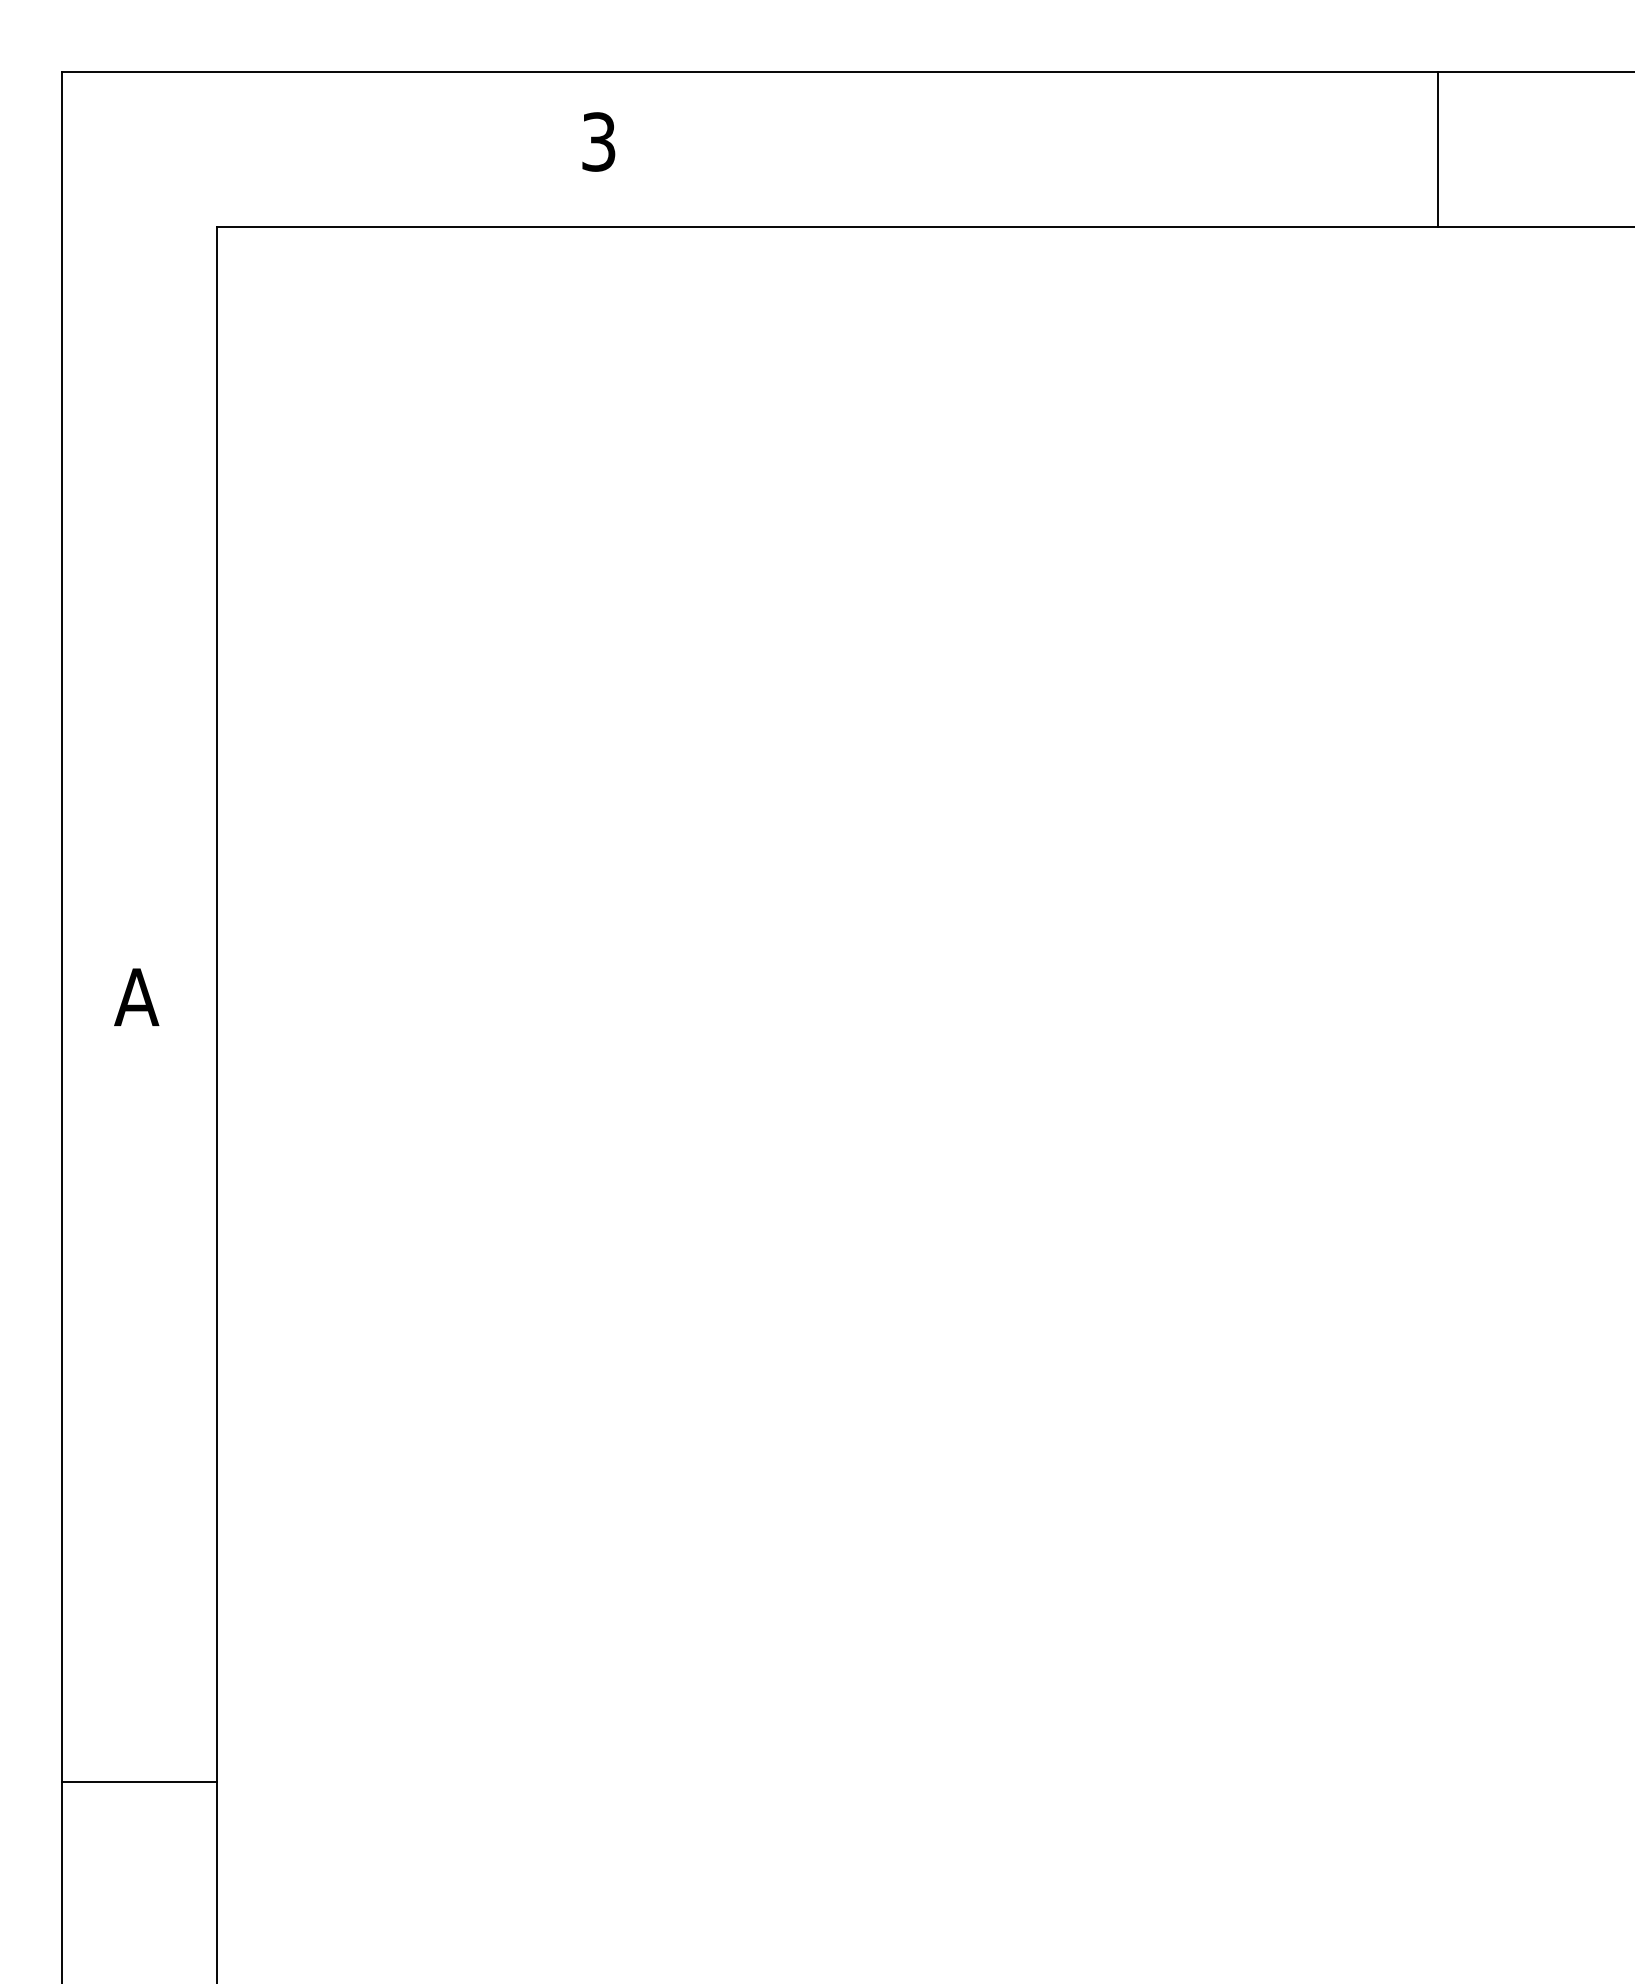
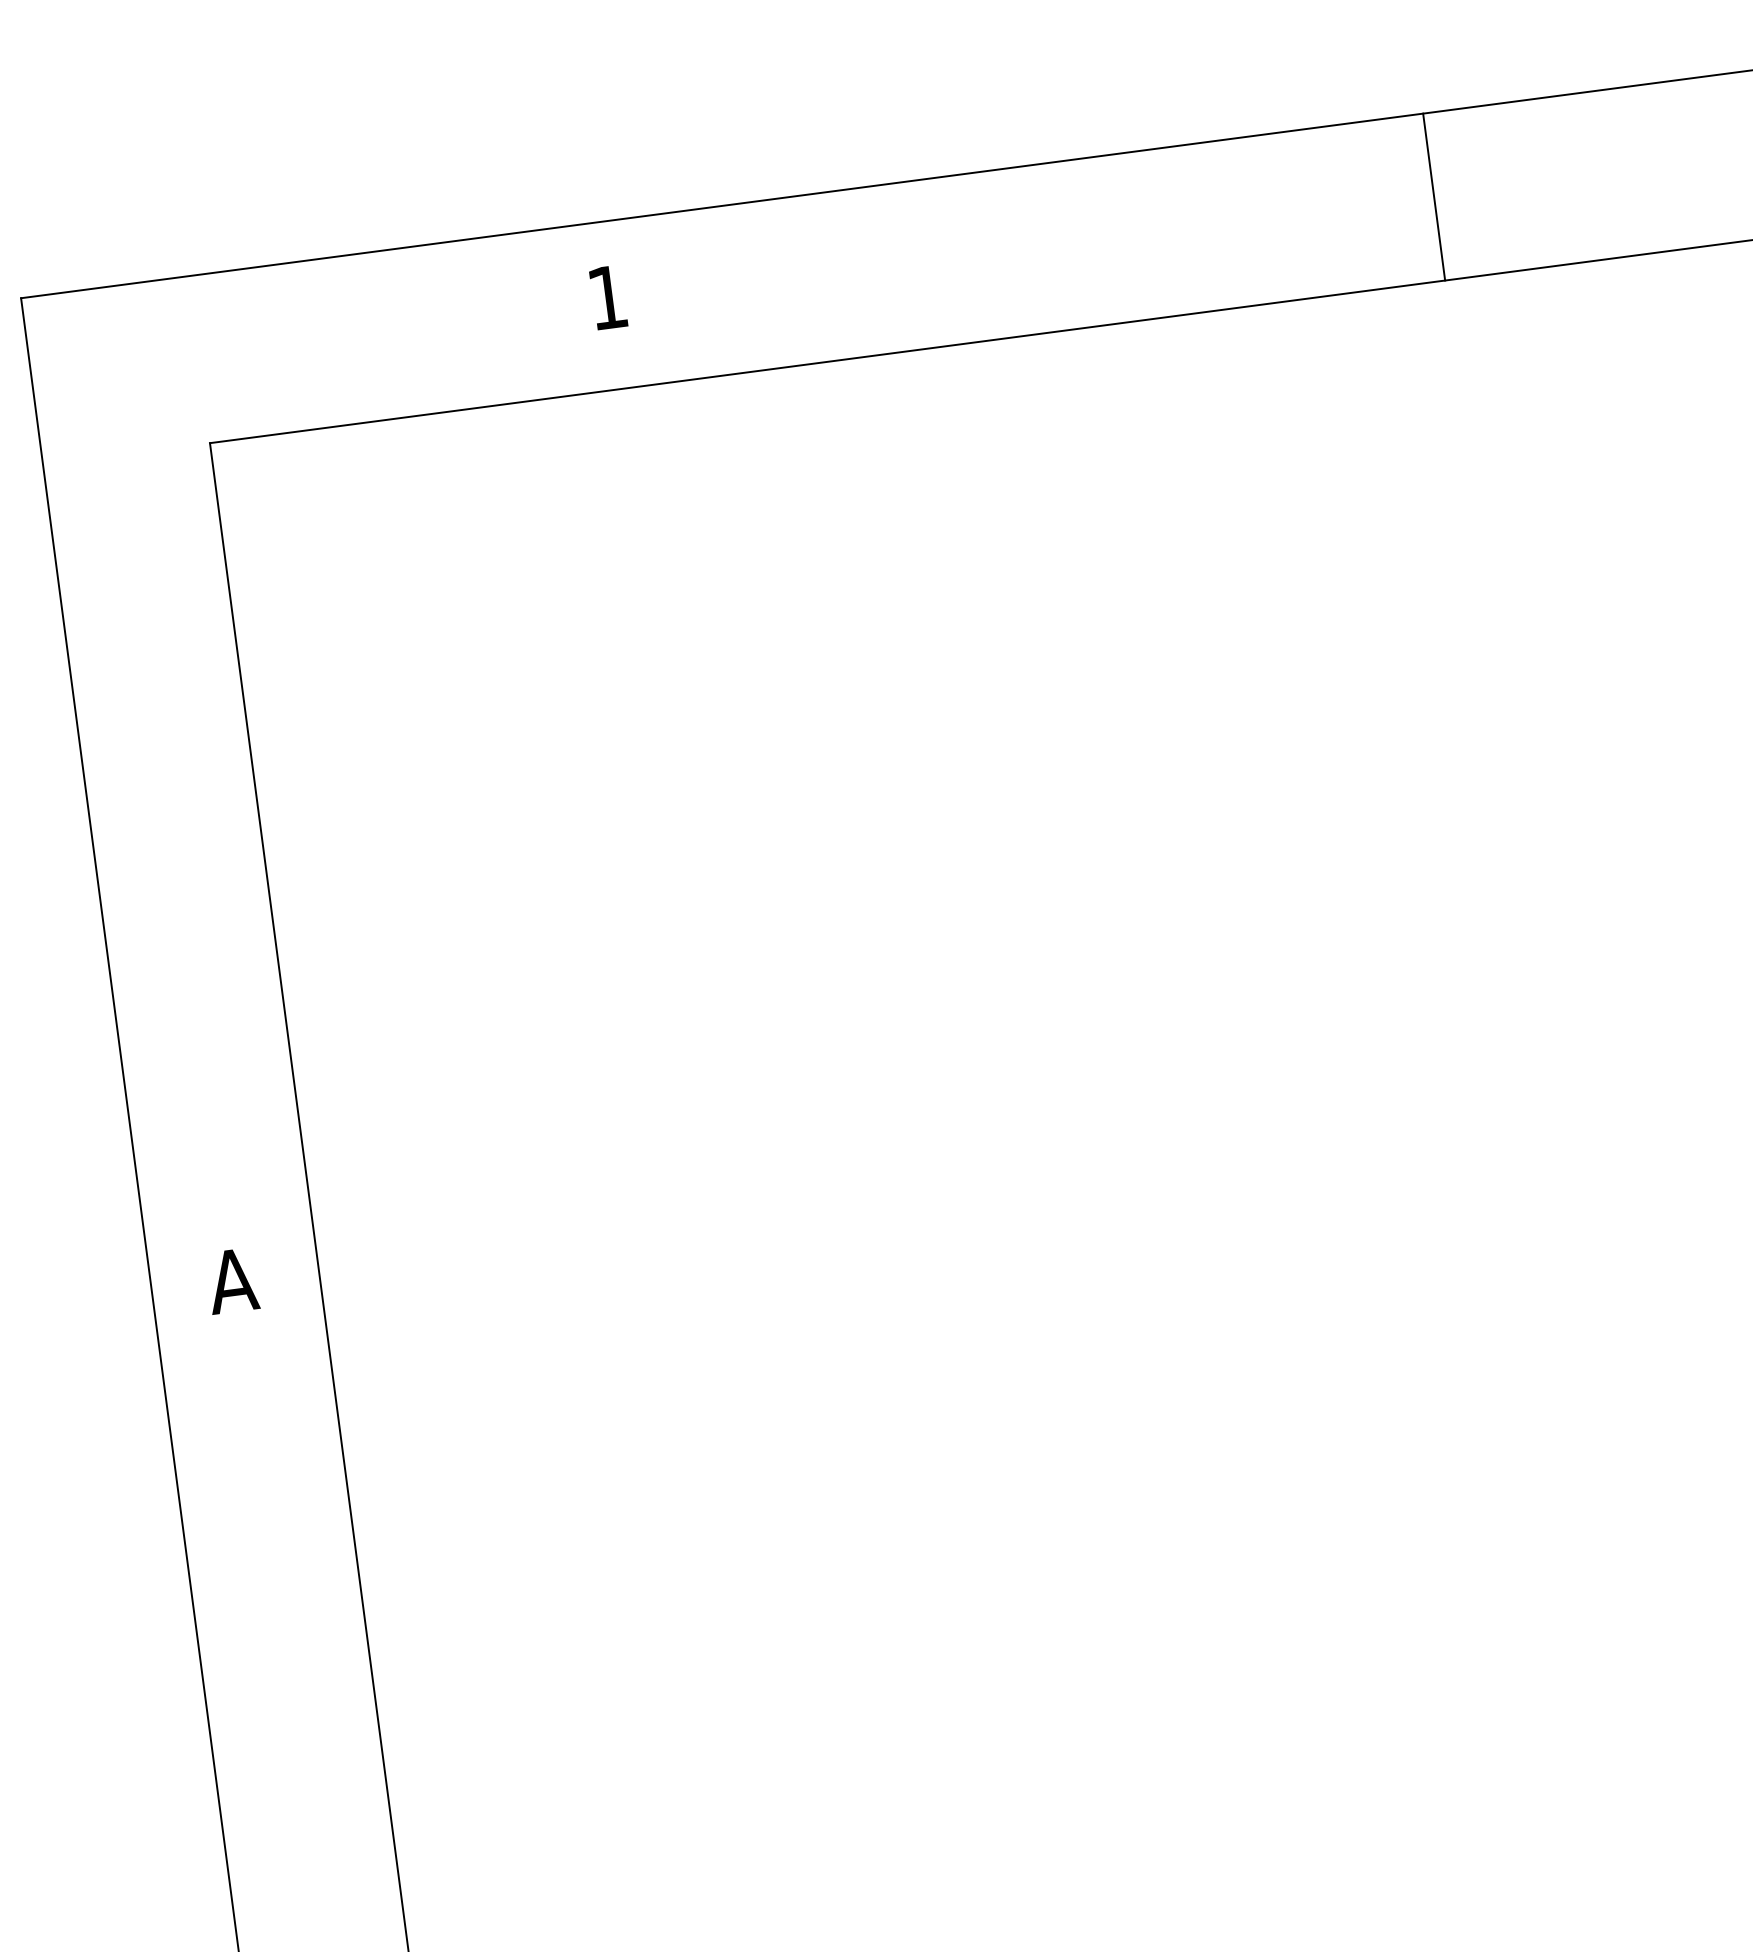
text: (598, 141) -> (607, 297), 3 -> 1
line: (1437, 149) -> (1433, 197), moved

